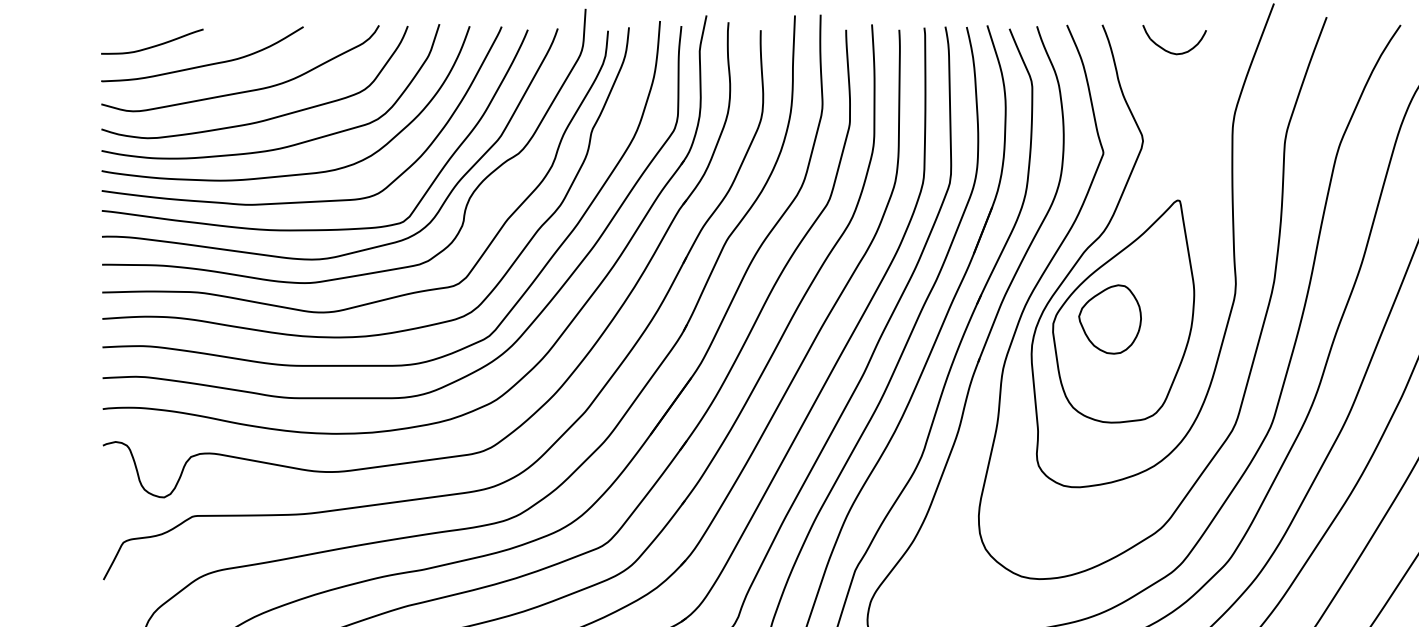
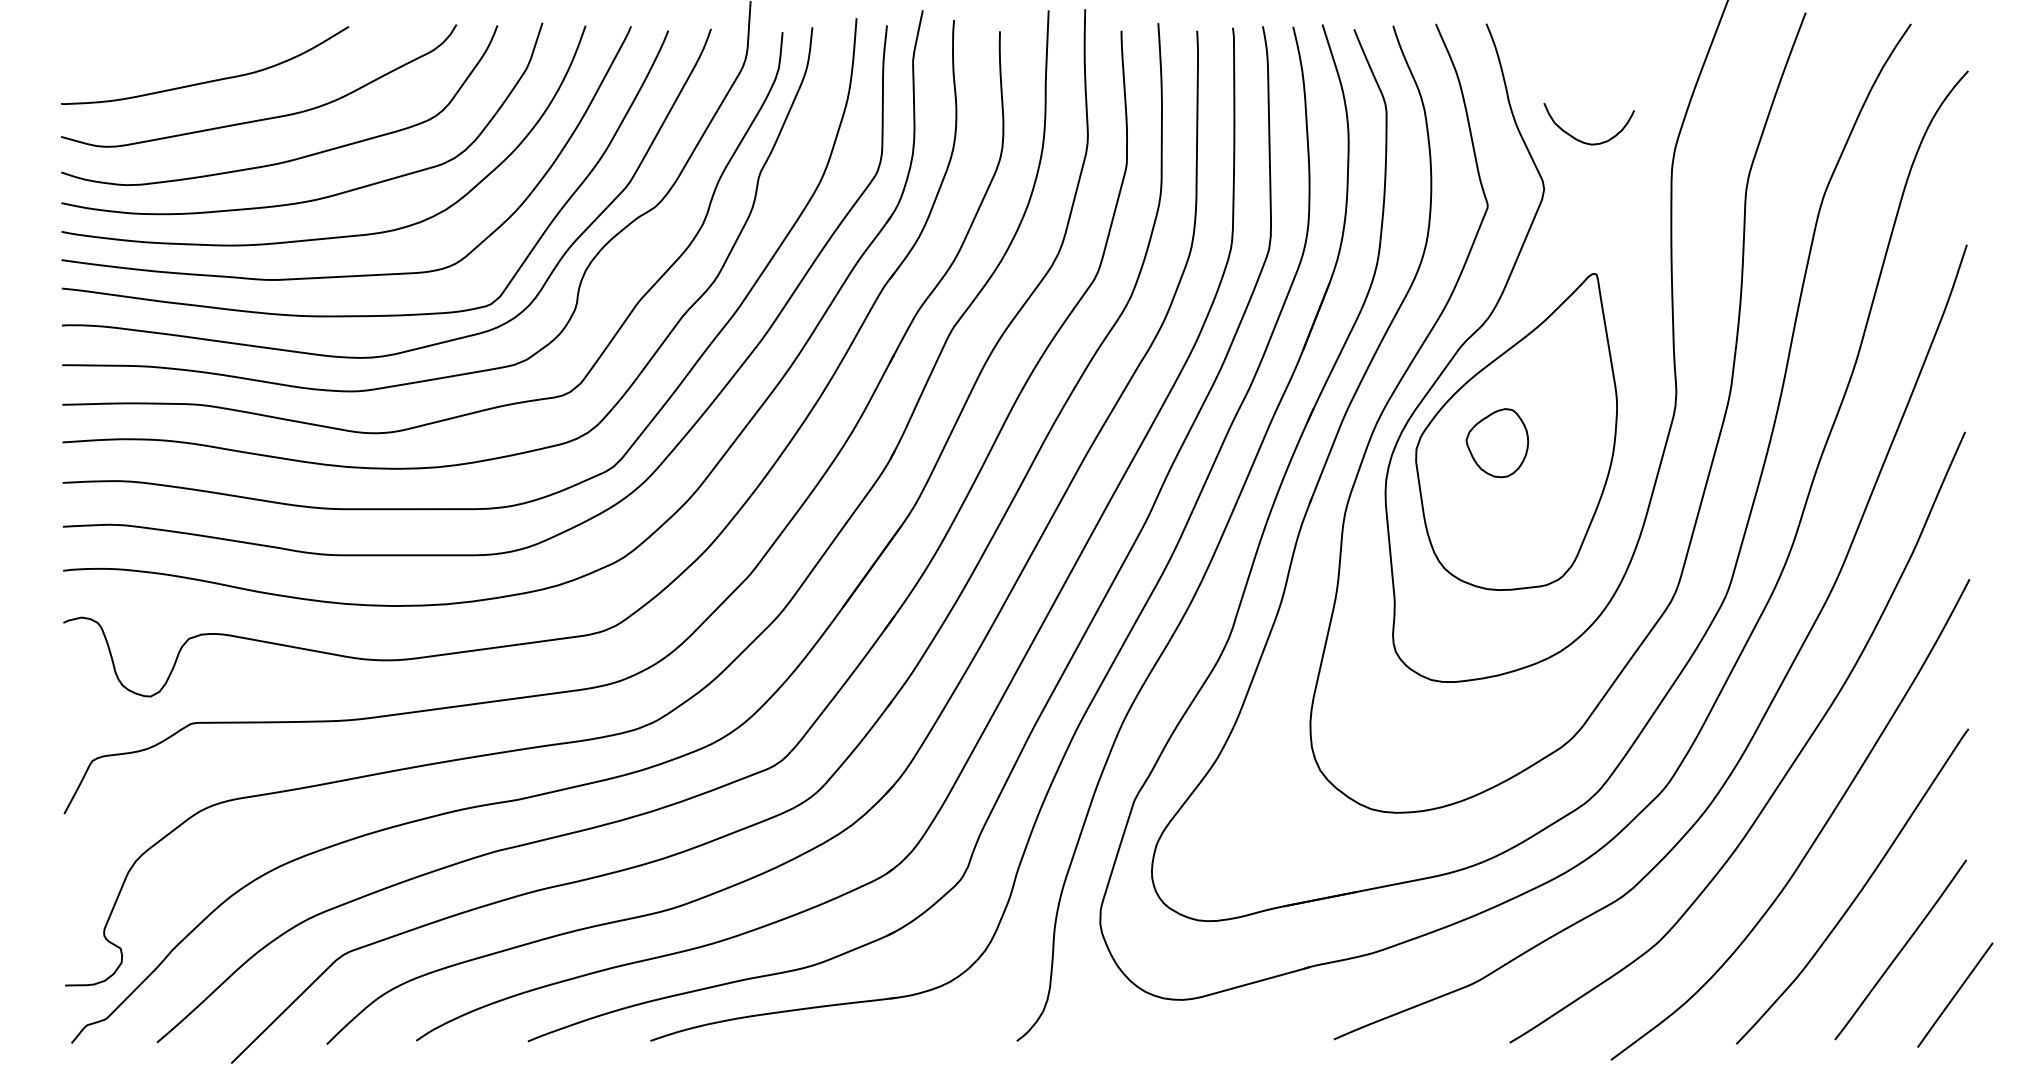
curve: (153, 45) -> (135, 53), removed
part: (1169, 51) -> (1581, 140), moved
part: (1110, 318) -> (1497, 442), size x0.7

